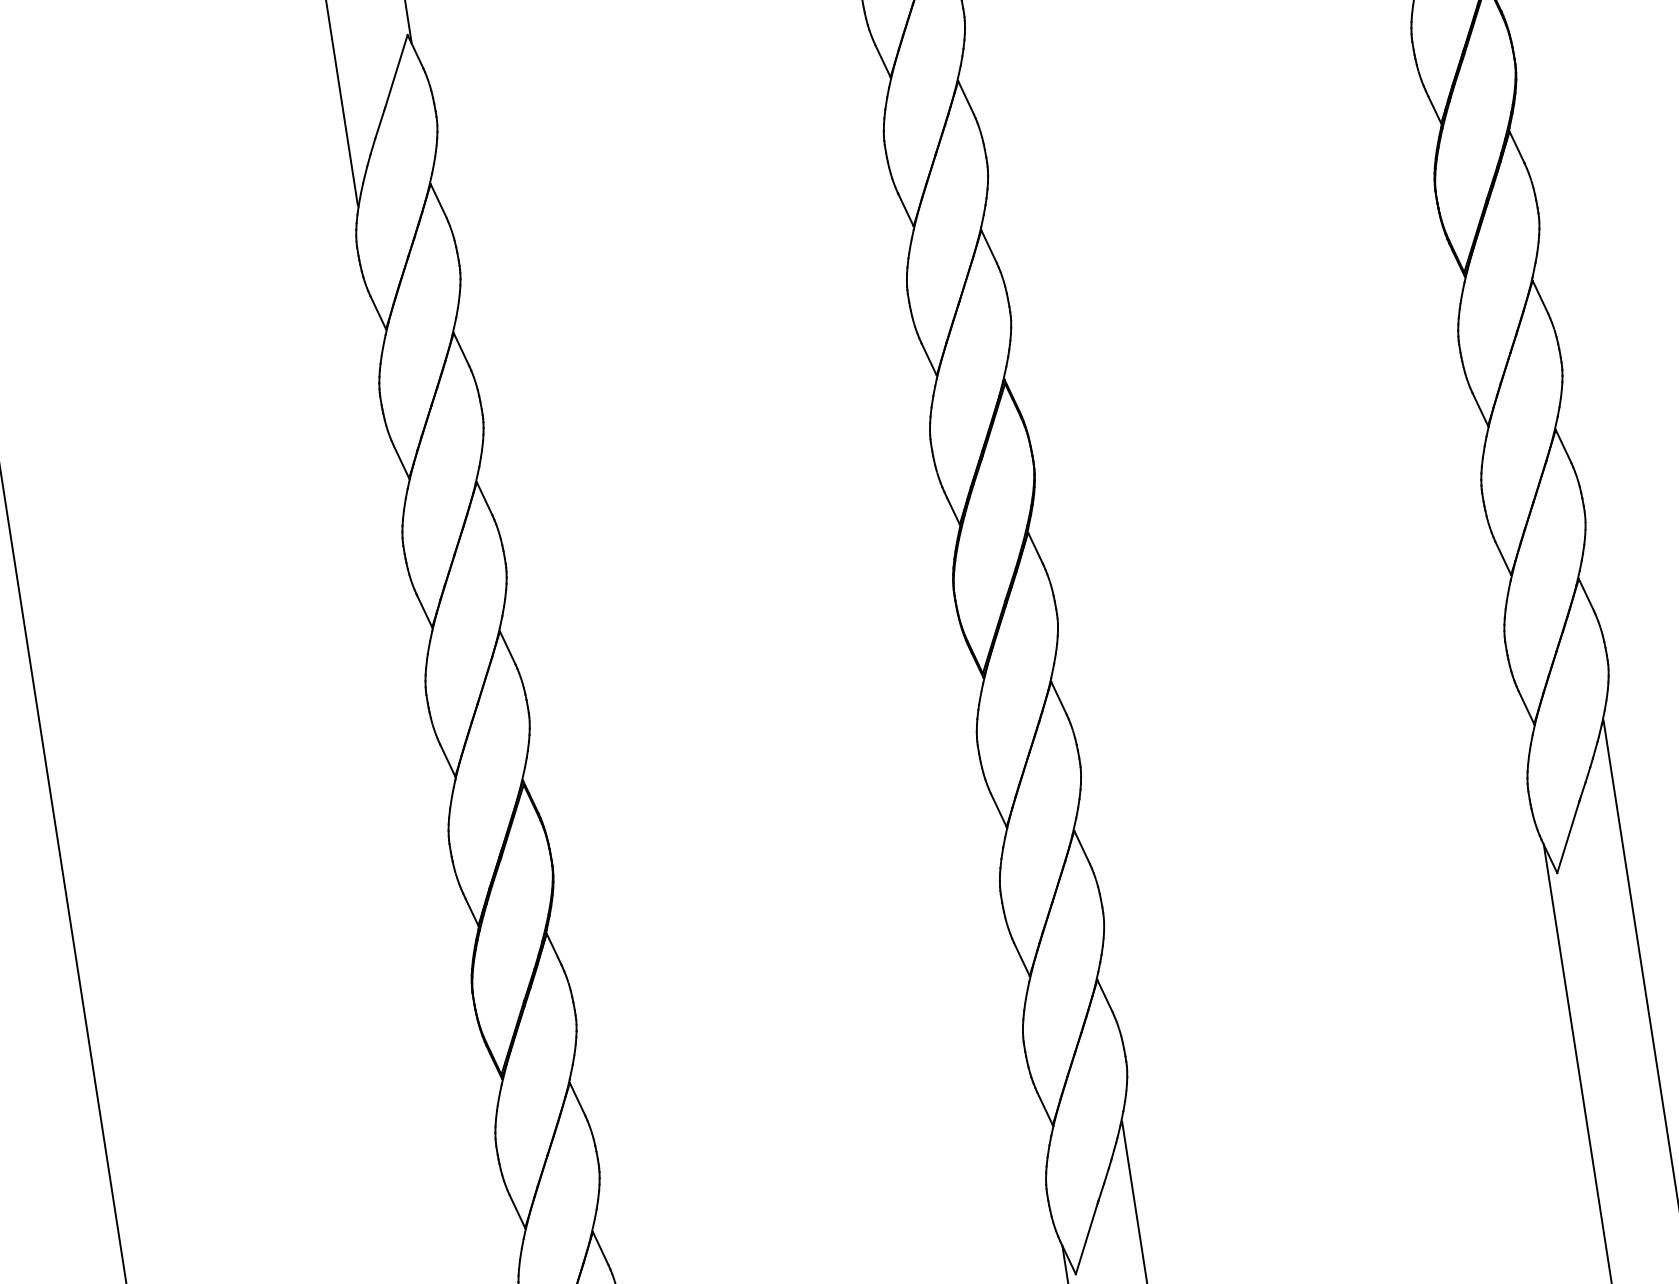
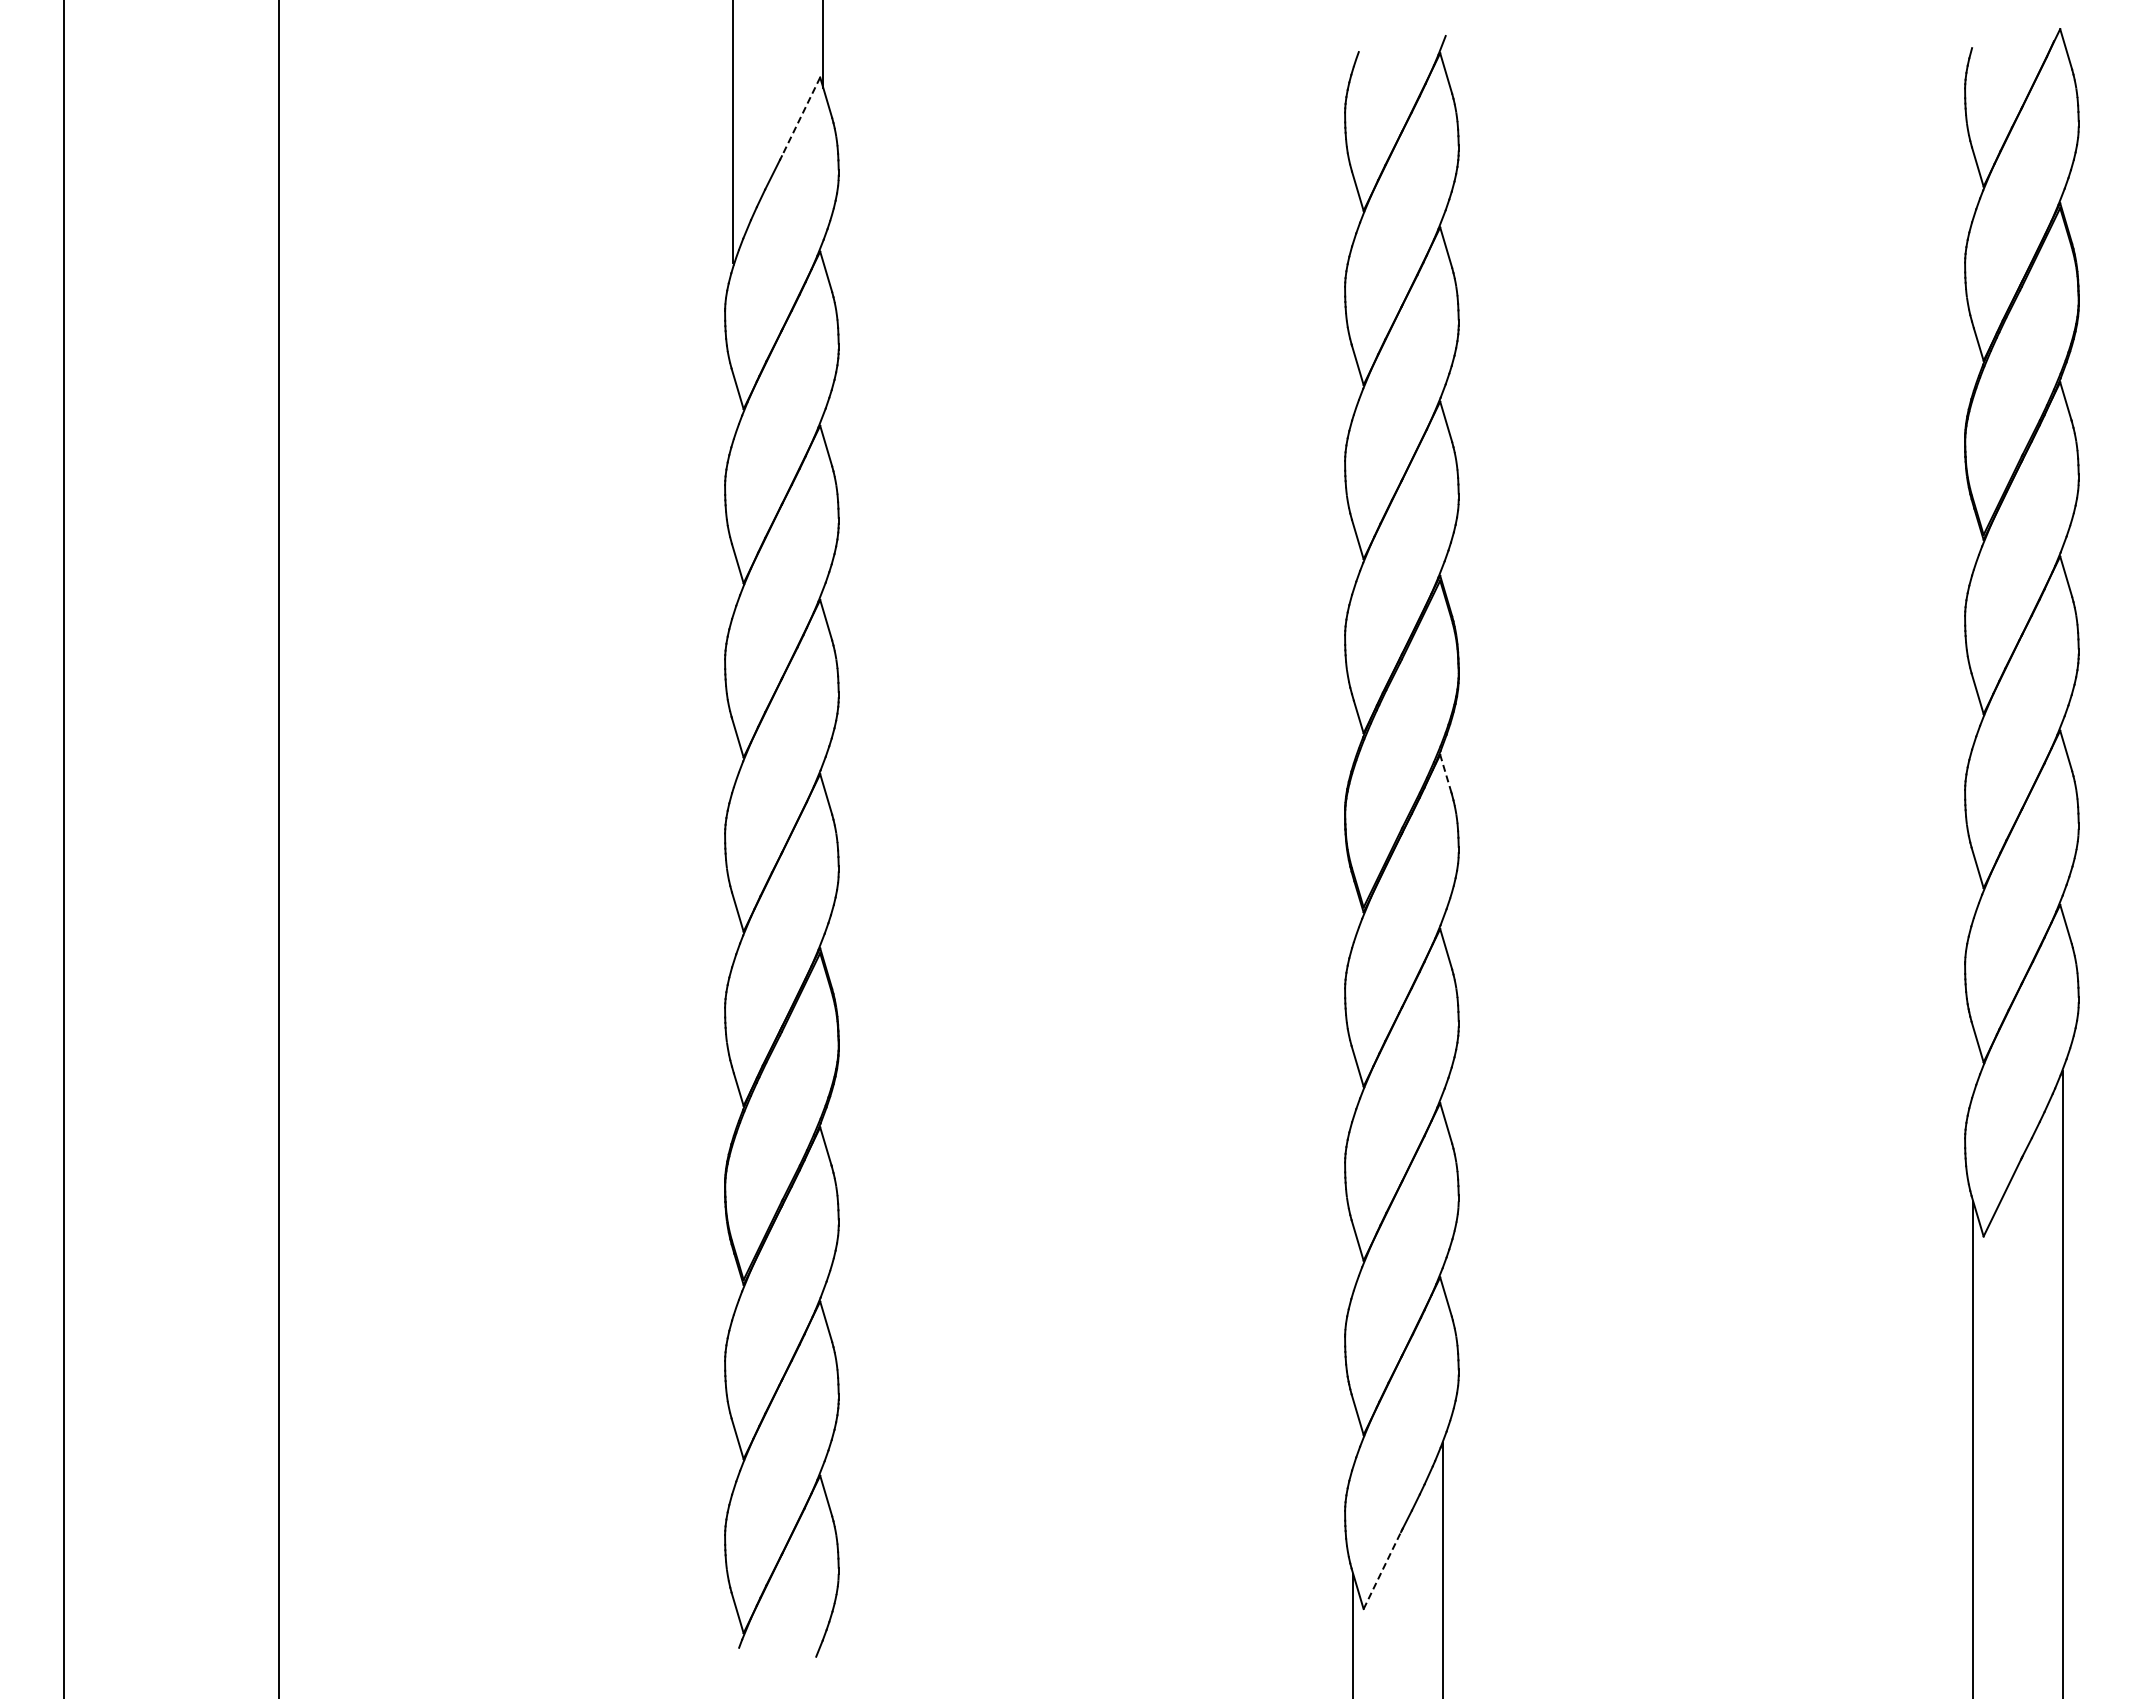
line: (396, 70) -> (801, 116), solid -> dashed
line: (1035, 548) -> (1445, 773), solid -> dashed
line: (1086, 1237) -> (1382, 1569), solid -> dashed

